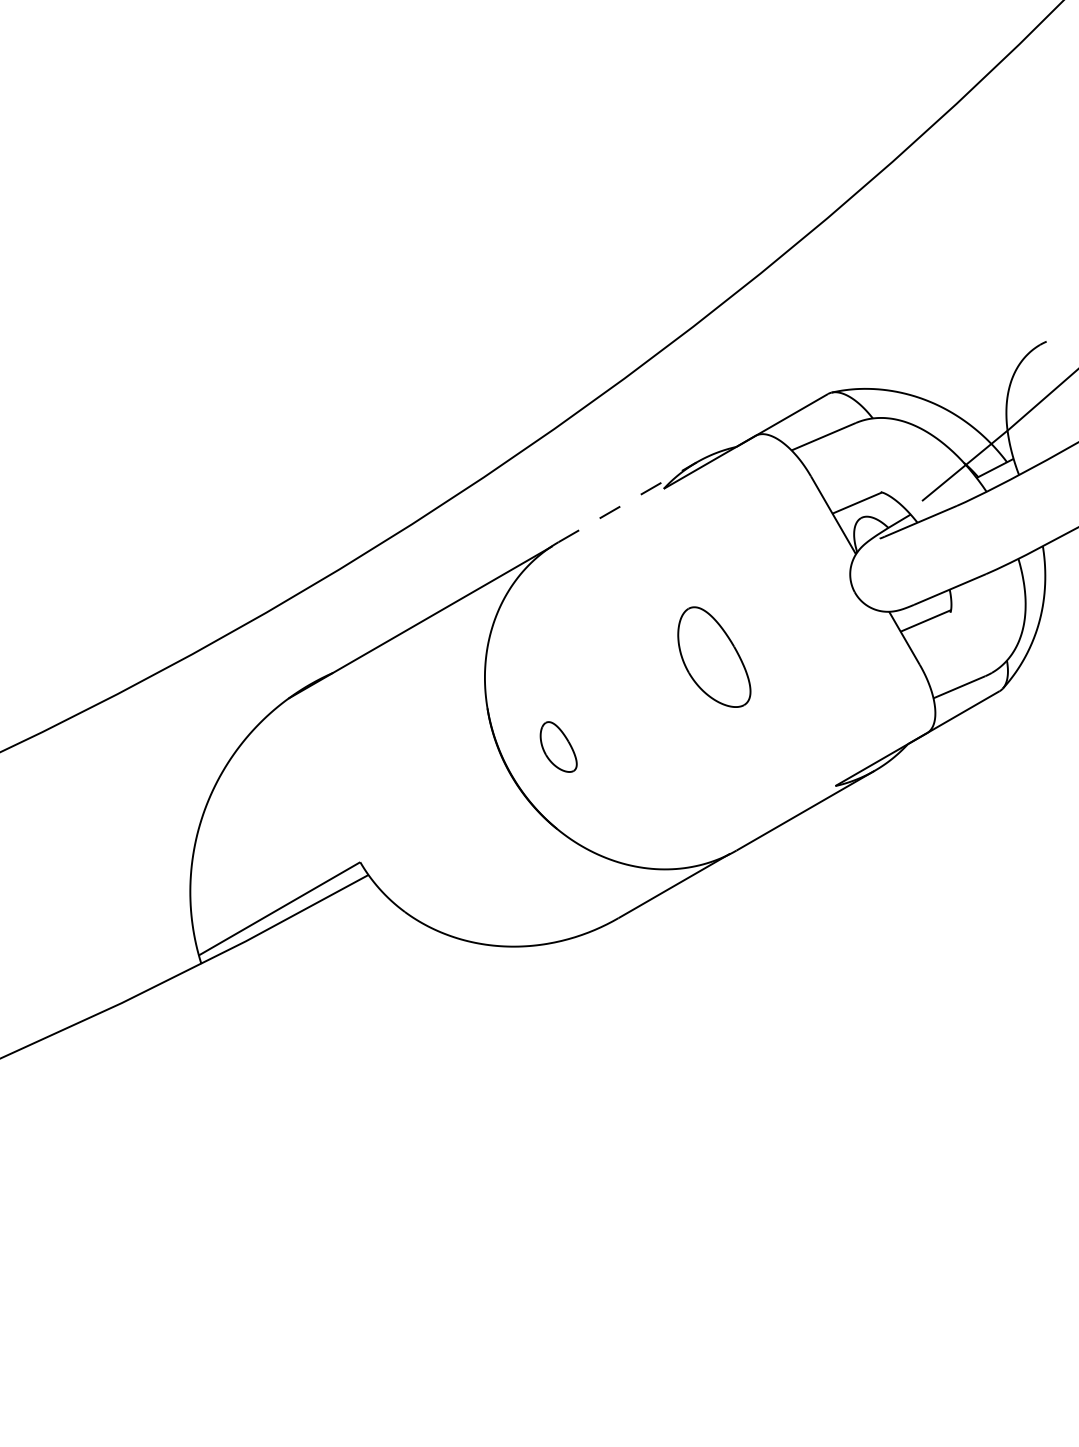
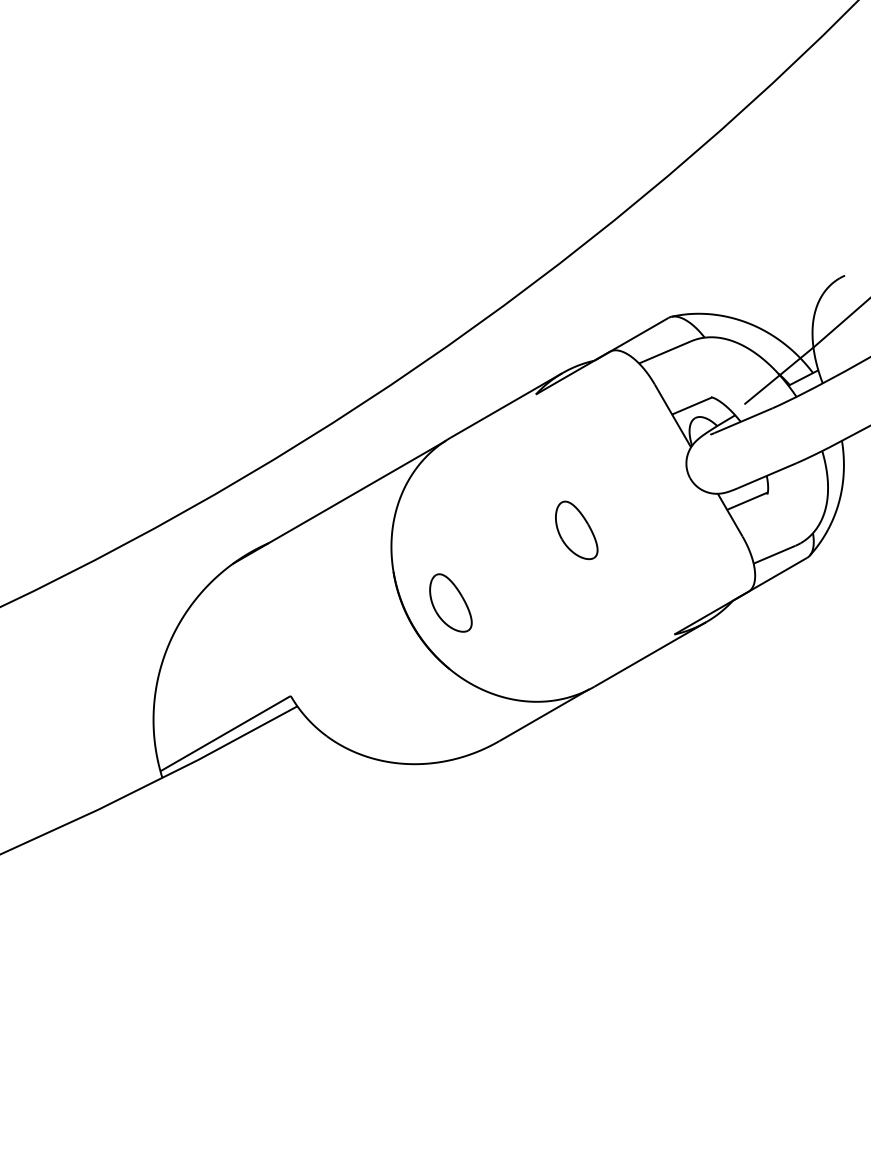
line: (627, 502) -> (506, 405), dashed -> solid
part: (714, 656) -> (576, 529), size x0.71
part: (558, 746) -> (450, 602), size x1.43

